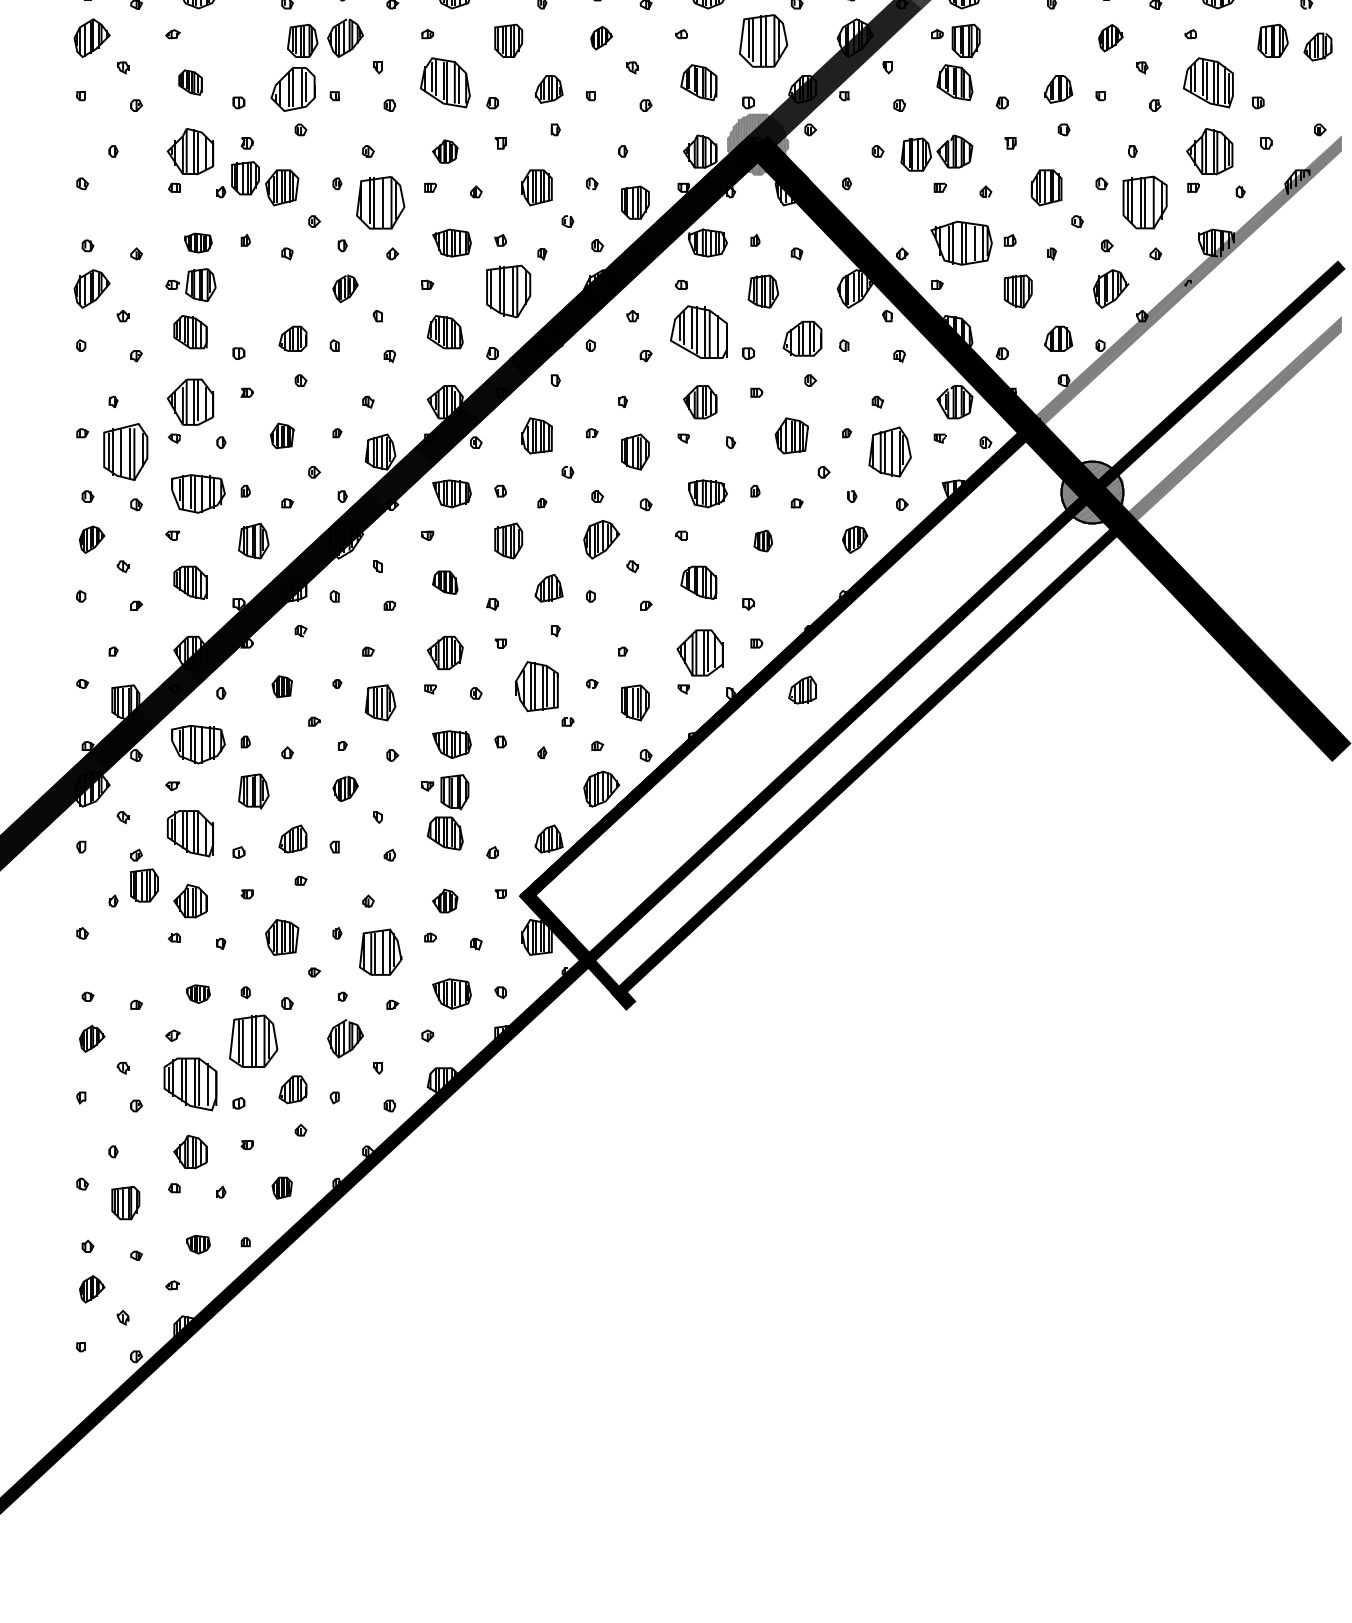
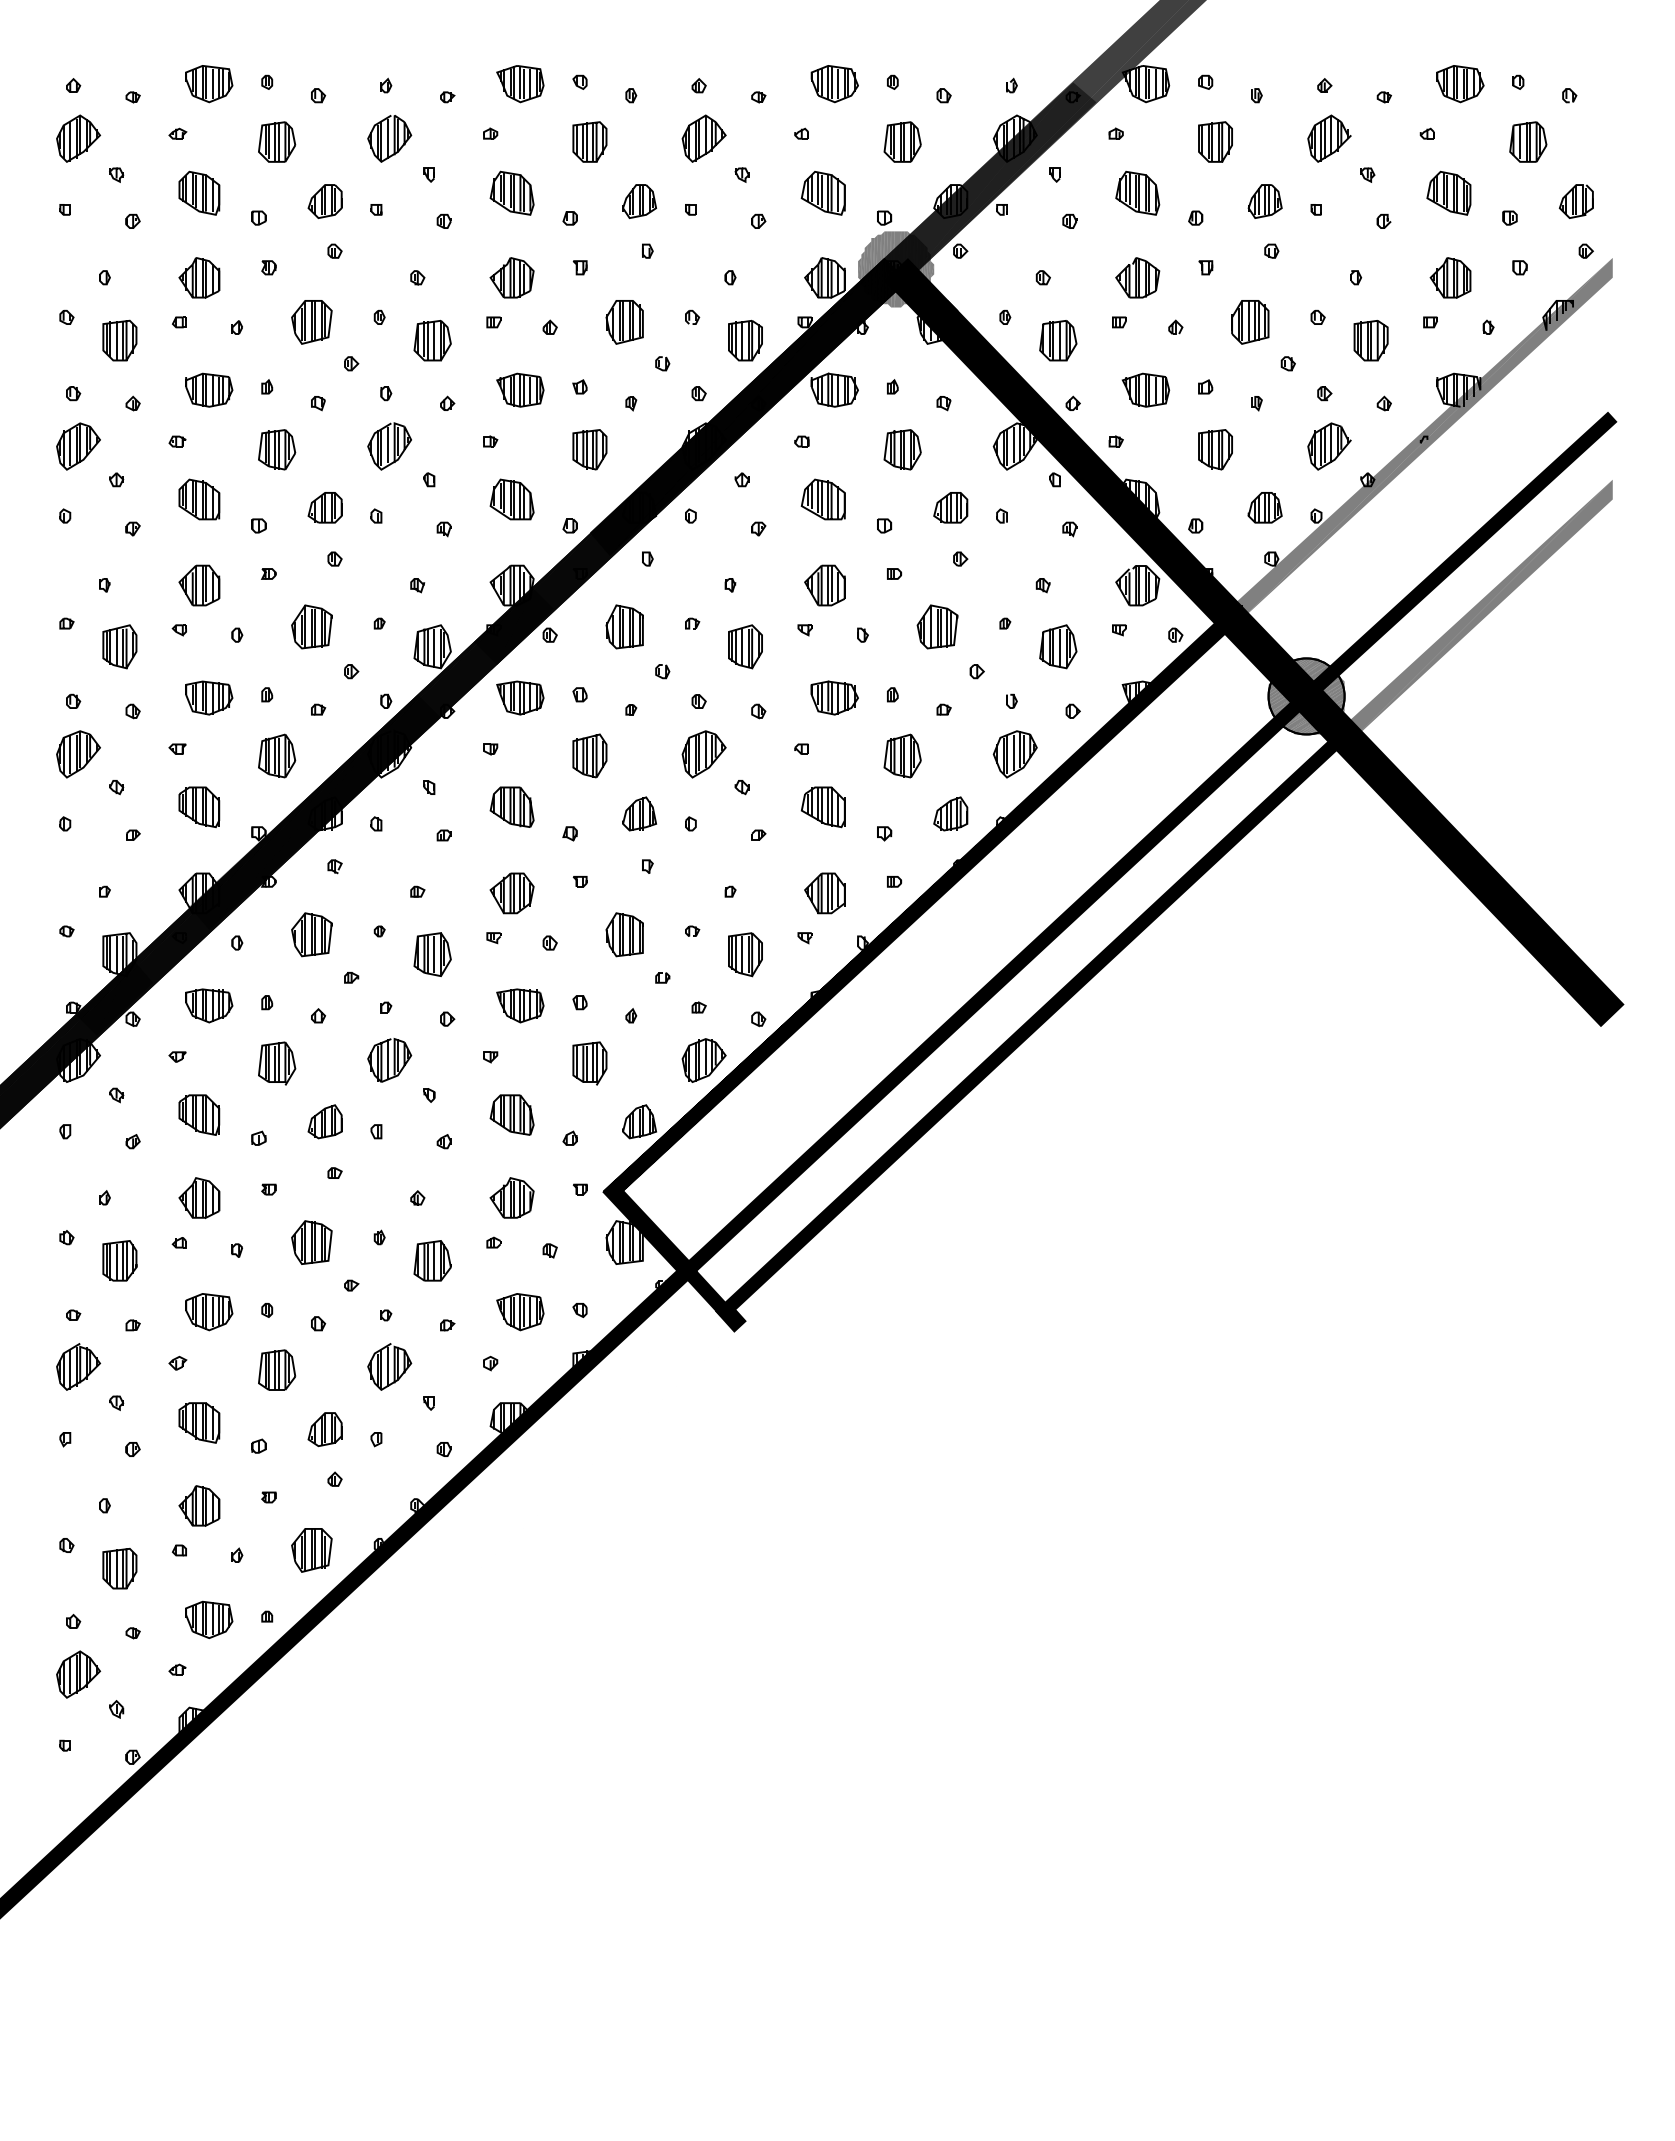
part: (601, 38) -> (703, 138), size x1.67
part: (1111, 38) -> (1329, 138), size x1.43
part: (303, 40) -> (277, 141), moved
part: (763, 40) -> (902, 141), size x0.62
part: (966, 40) -> (1215, 141), moved
part: (1317, 47) -> (1575, 201), moved
part: (190, 82) -> (199, 192), size x1.43
part: (444, 82) -> (511, 192), size x0.71
part: (1208, 82) -> (1448, 192), size x0.71
part: (292, 89) -> (324, 201), size x0.62
part: (190, 151) -> (199, 277), size x0.71
part: (444, 151) -> (511, 277), size x1.43
part: (1209, 151) -> (1450, 277), size x0.71
part: (916, 154) -> (1058, 340), moved
part: (245, 178) -> (119, 340), moved
part: (380, 202) -> (432, 340), size x0.62
part: (1144, 202) -> (1370, 340), size x0.62
part: (198, 242) -> (209, 389), size x1.43
part: (961, 242) -> (1145, 389), size x0.62
part: (201, 284) -> (277, 449), moved
part: (345, 288) -> (389, 446), size x1.43
part: (508, 291) -> (589, 449), size x0.62
part: (698, 332) -> (822, 499), size x0.62
part: (802, 338) -> (950, 507), size x0.71
part: (190, 402) -> (199, 585), size x0.71
part: (281, 435) -> (311, 626), size x1.43
part: (125, 451) -> (119, 646), size x0.62
part: (890, 451) -> (1058, 646), size x0.71
part: (198, 493) -> (209, 697), size x0.71
part: (92, 539) -> (78, 754), size x1.43
part: (854, 539) -> (1014, 754), size x1.43
part: (763, 540) -> (902, 755), size x1.67
part: (444, 582) -> (511, 806), size x1.43
part: (699, 653) -> (824, 893), size x0.71
part: (281, 686) -> (311, 934), size x1.67
part: (536, 686) -> (624, 934), size x0.71
part: (802, 689) -> (950, 813), moved
part: (198, 744) -> (209, 1005), size x0.71
part: (345, 789) -> (389, 1060), size x1.43
part: (454, 792) -> (589, 1063), moved
part: (190, 833) -> (199, 1114), size x0.71
part: (144, 885) -> (119, 1260), moved
part: (444, 900) -> (511, 1197), size x1.43
part: (380, 952) -> (432, 1260), size x0.71
part: (198, 994) -> (209, 1312), size x1.67
part: (92, 1038) -> (78, 1366), size x1.43
part: (254, 1040) -> (277, 1369), size x0.62
part: (190, 1083) -> (199, 1422), size x0.62
part: (281, 1188) -> (311, 1550), size x1.67
part: (198, 1244) -> (209, 1619), size x1.67
part: (92, 1289) -> (78, 1674), size x1.43

